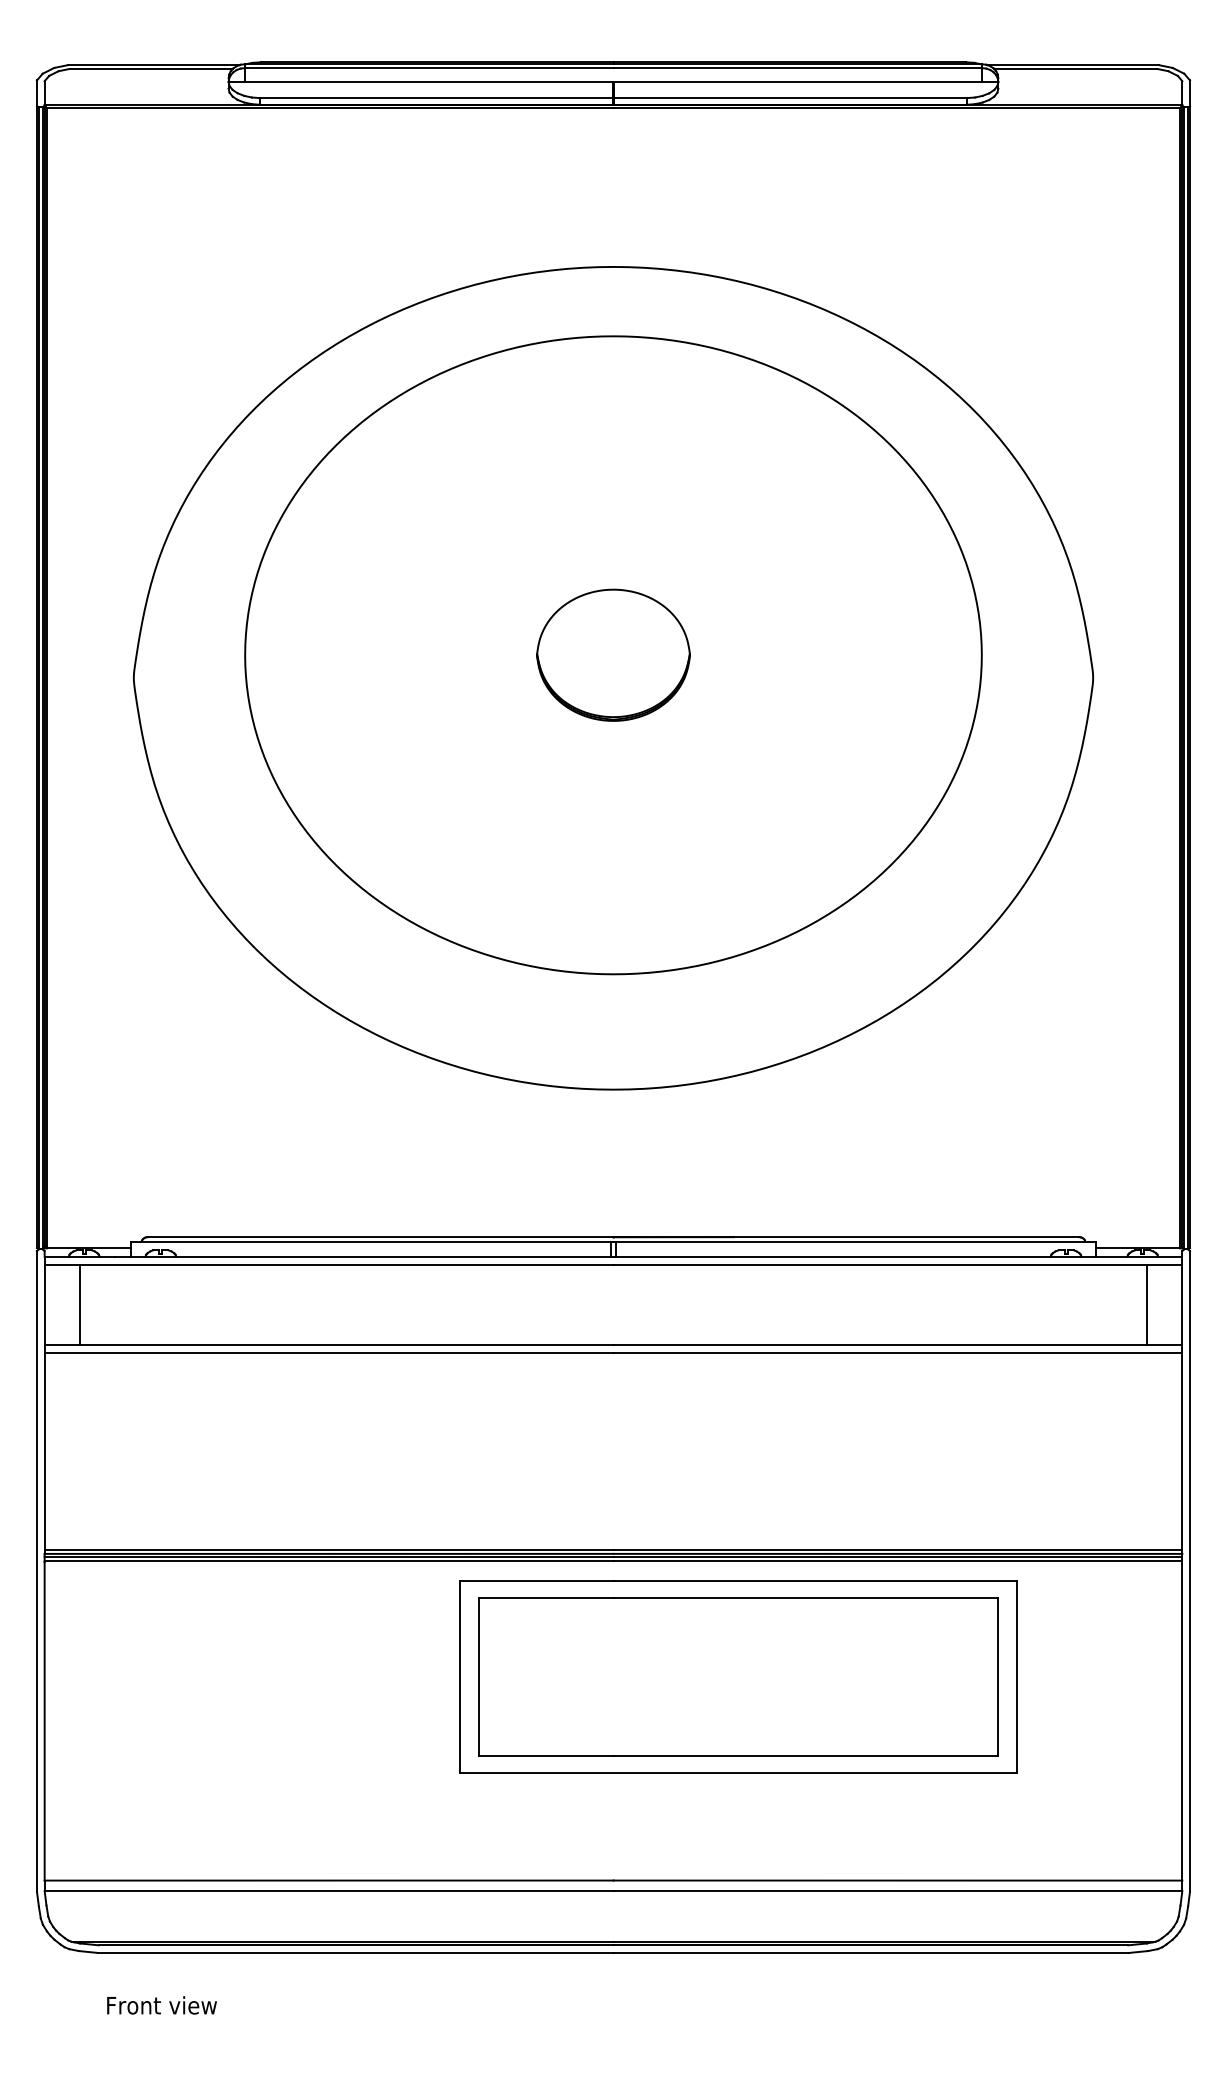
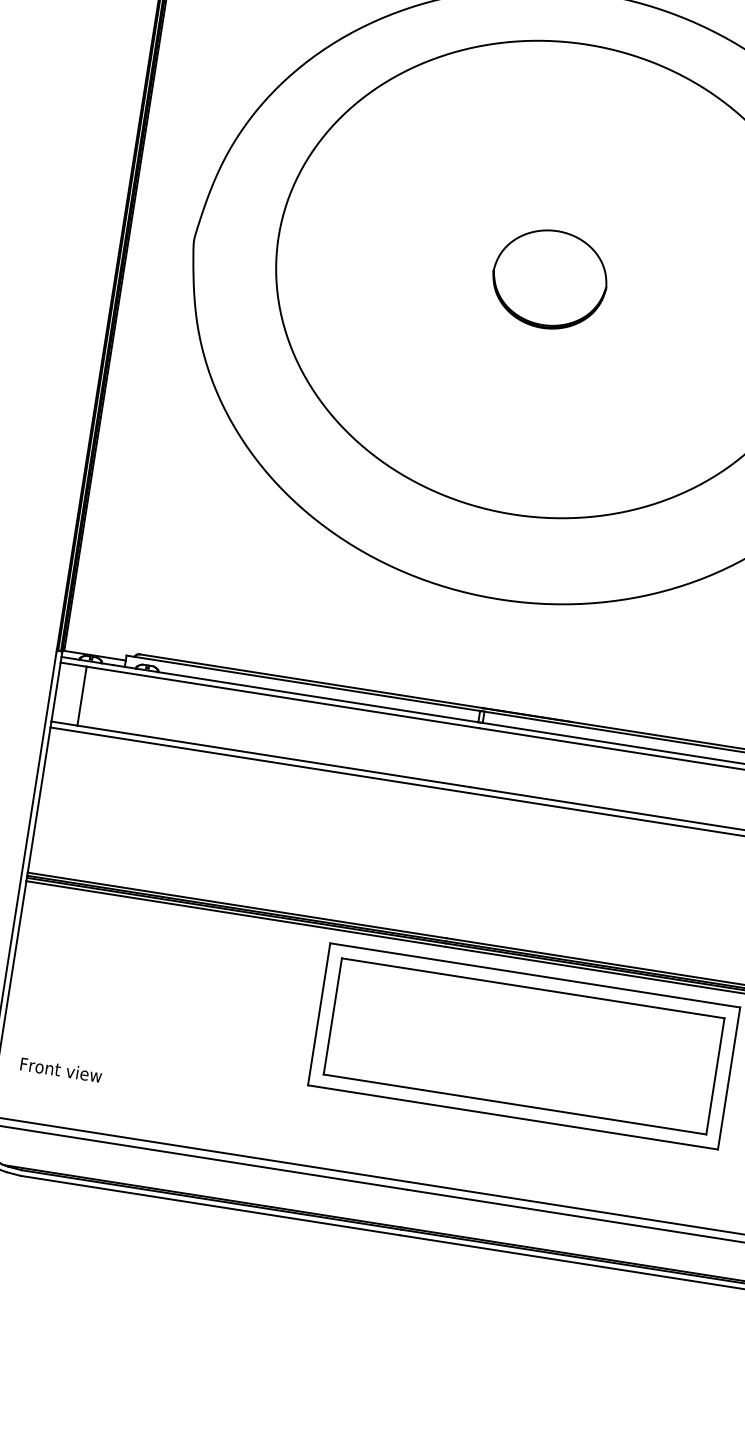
text: (161, 2005) -> (60, 1070), moved

